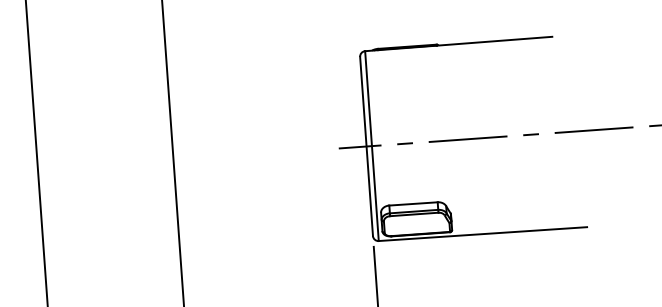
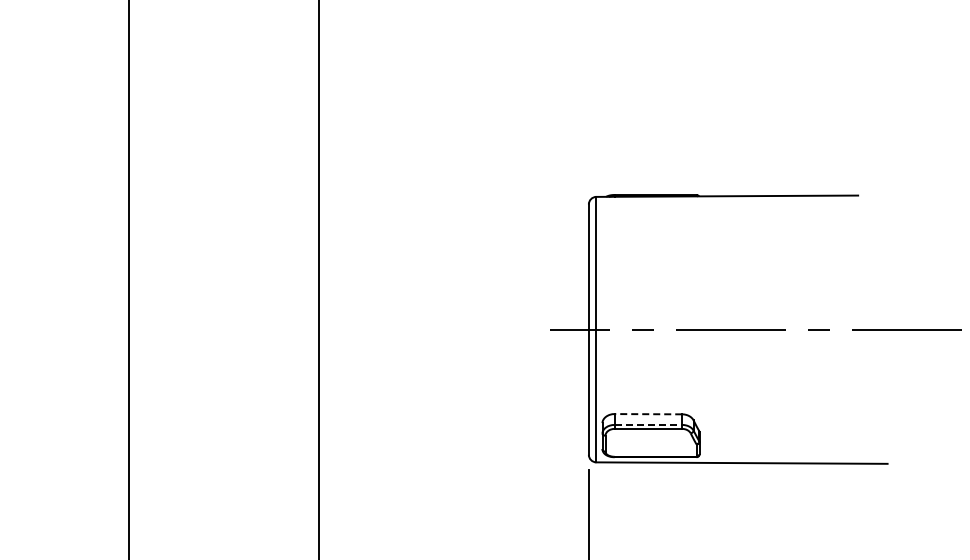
line: (413, 204) -> (648, 414), solid -> dashed
line: (414, 211) -> (648, 424), solid -> dashed

